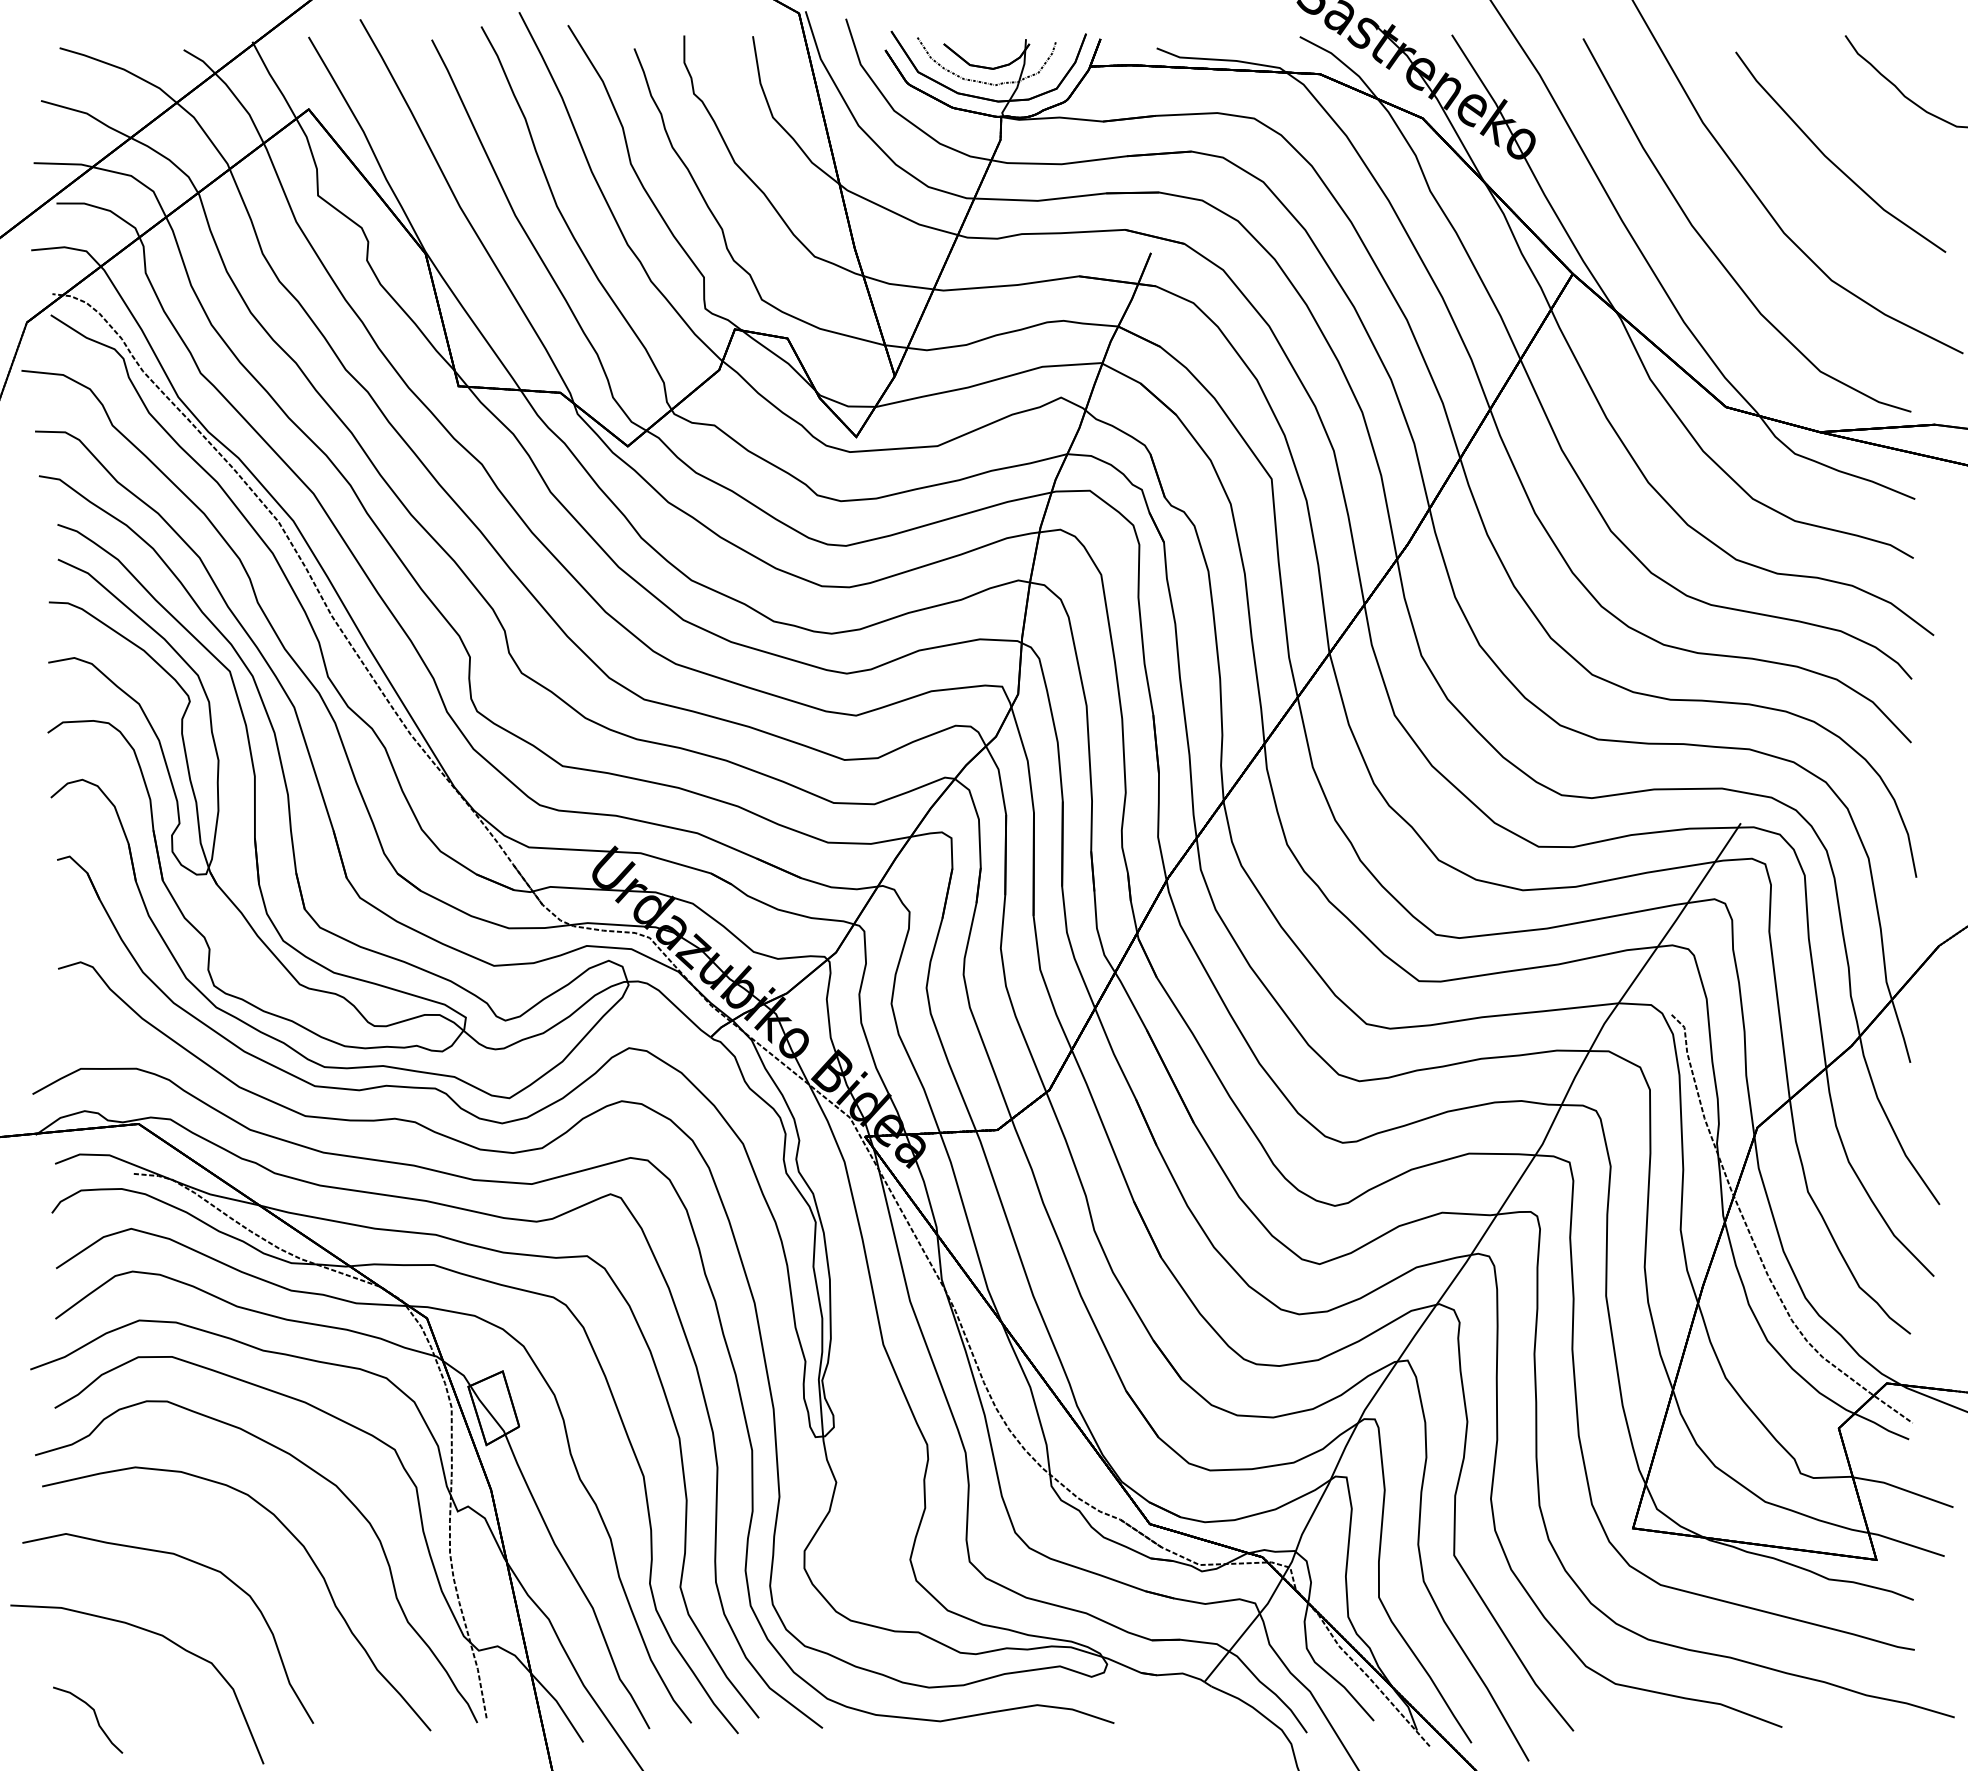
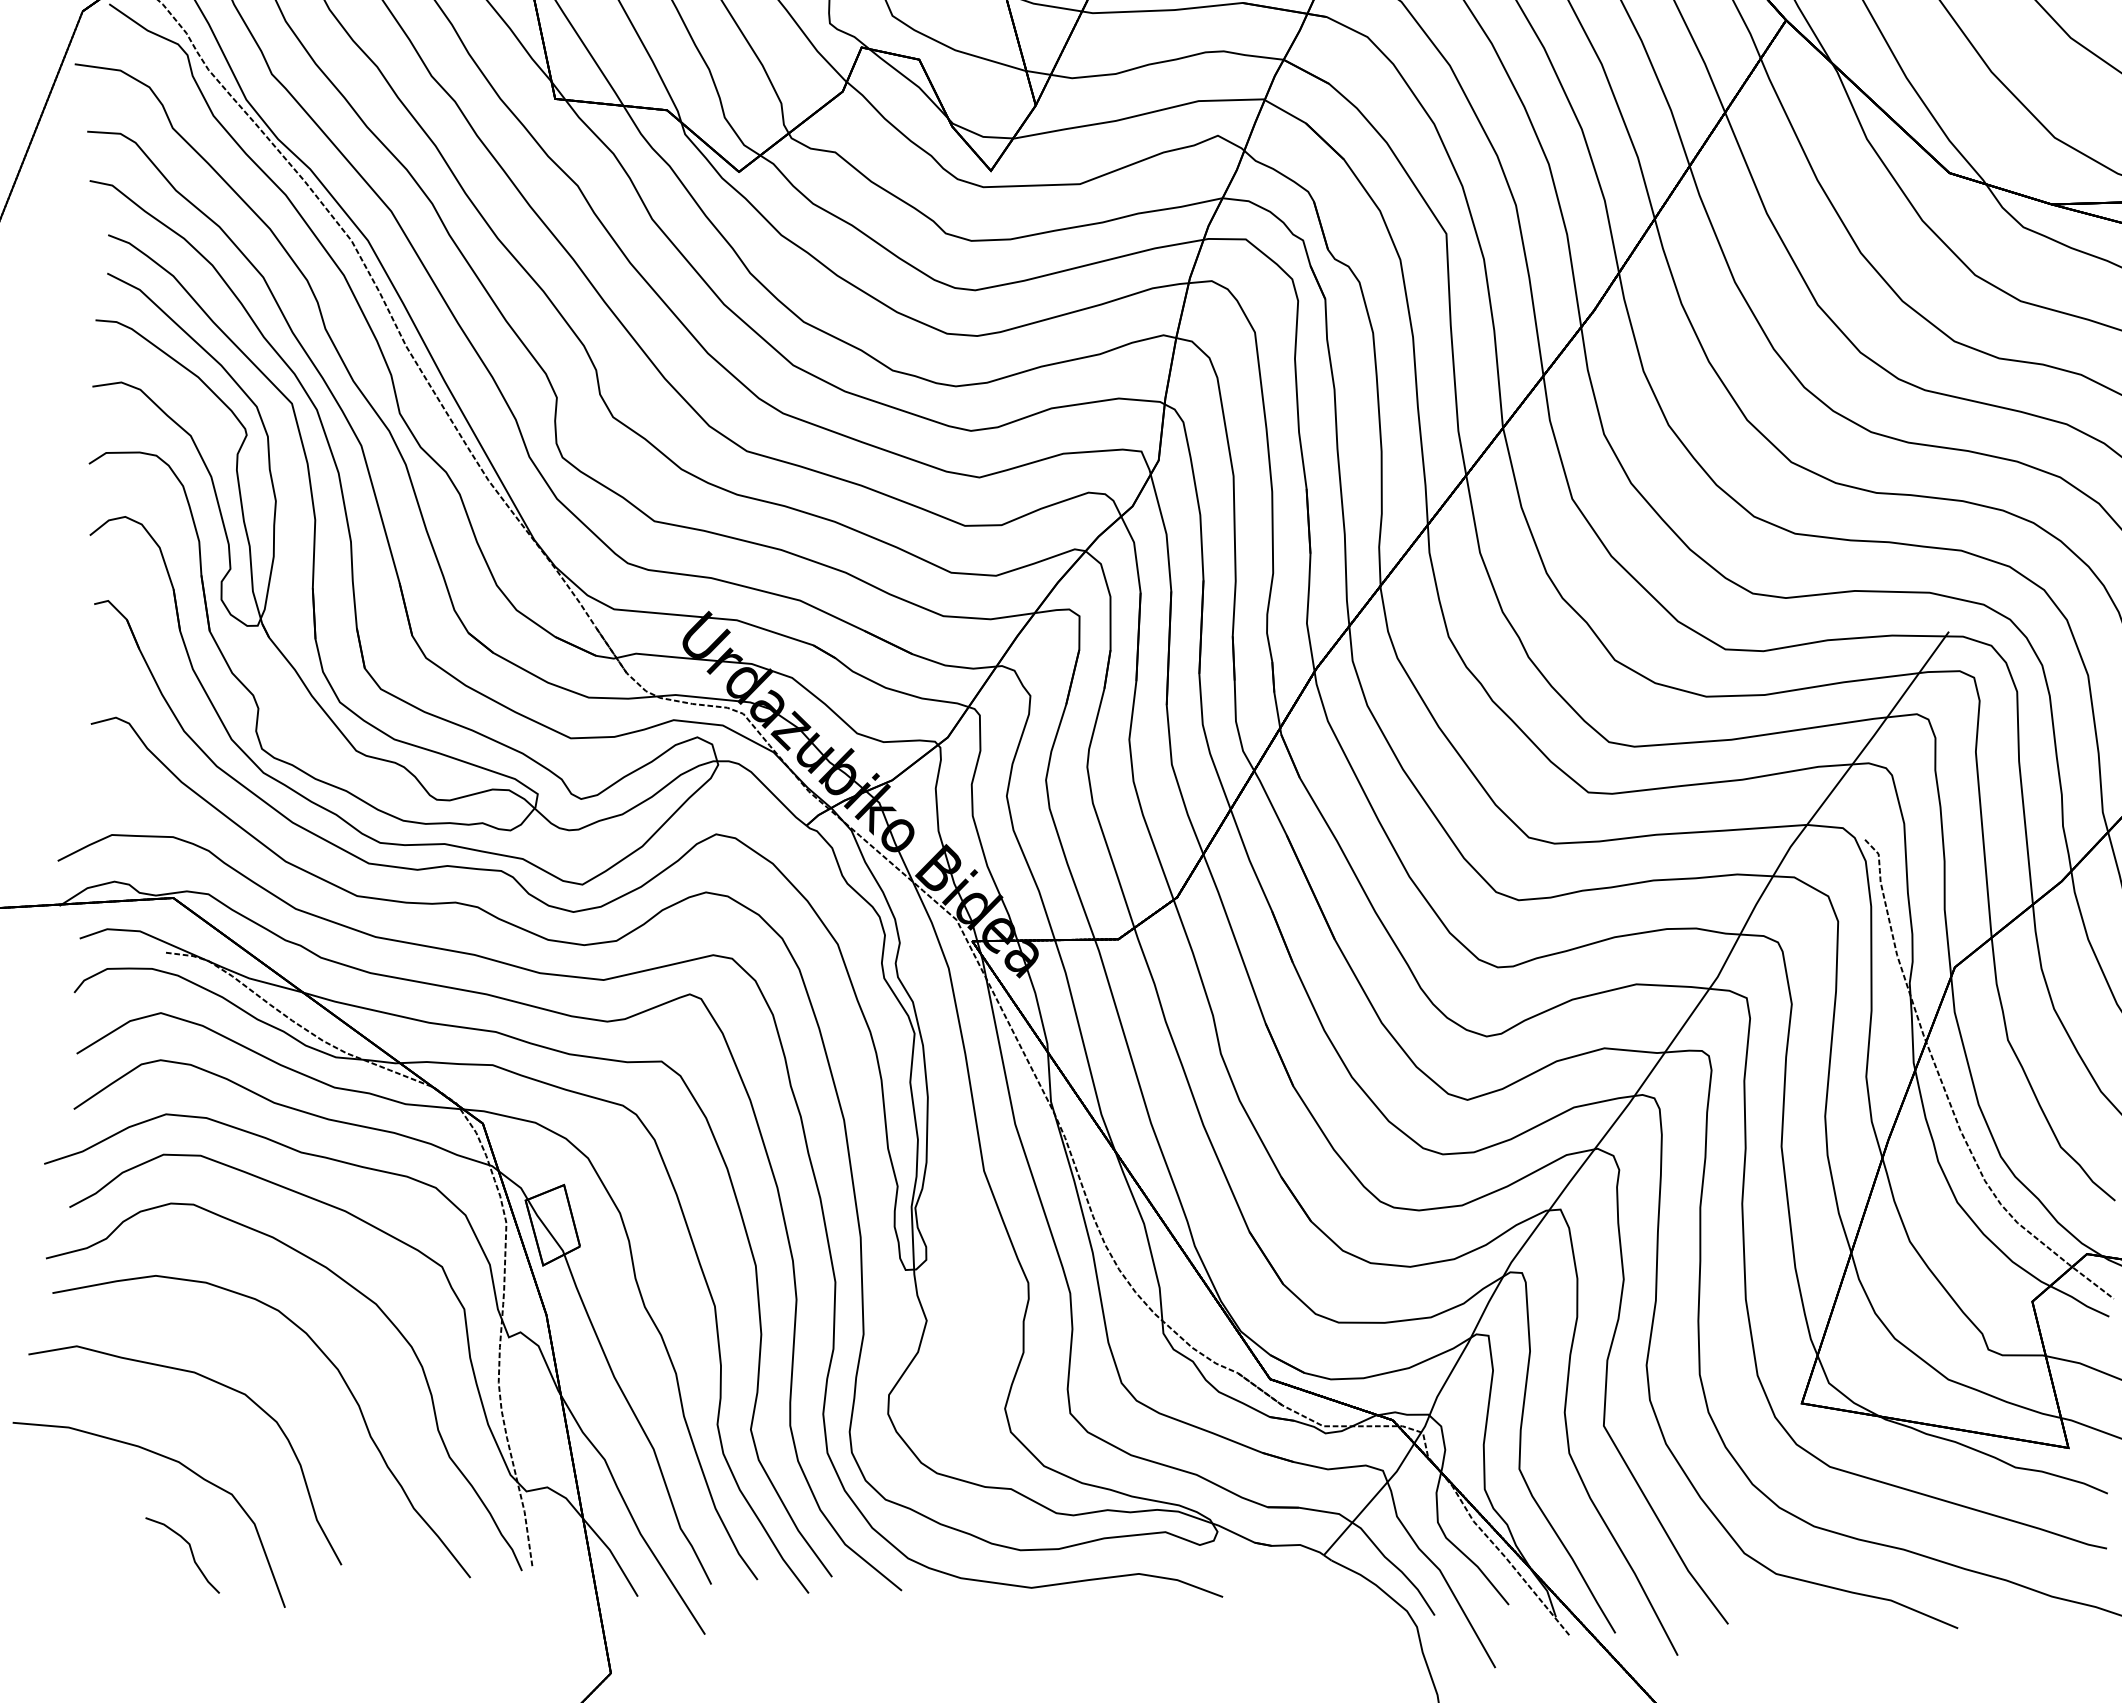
curve: (95, 1718) -> (190, 1553), moved

